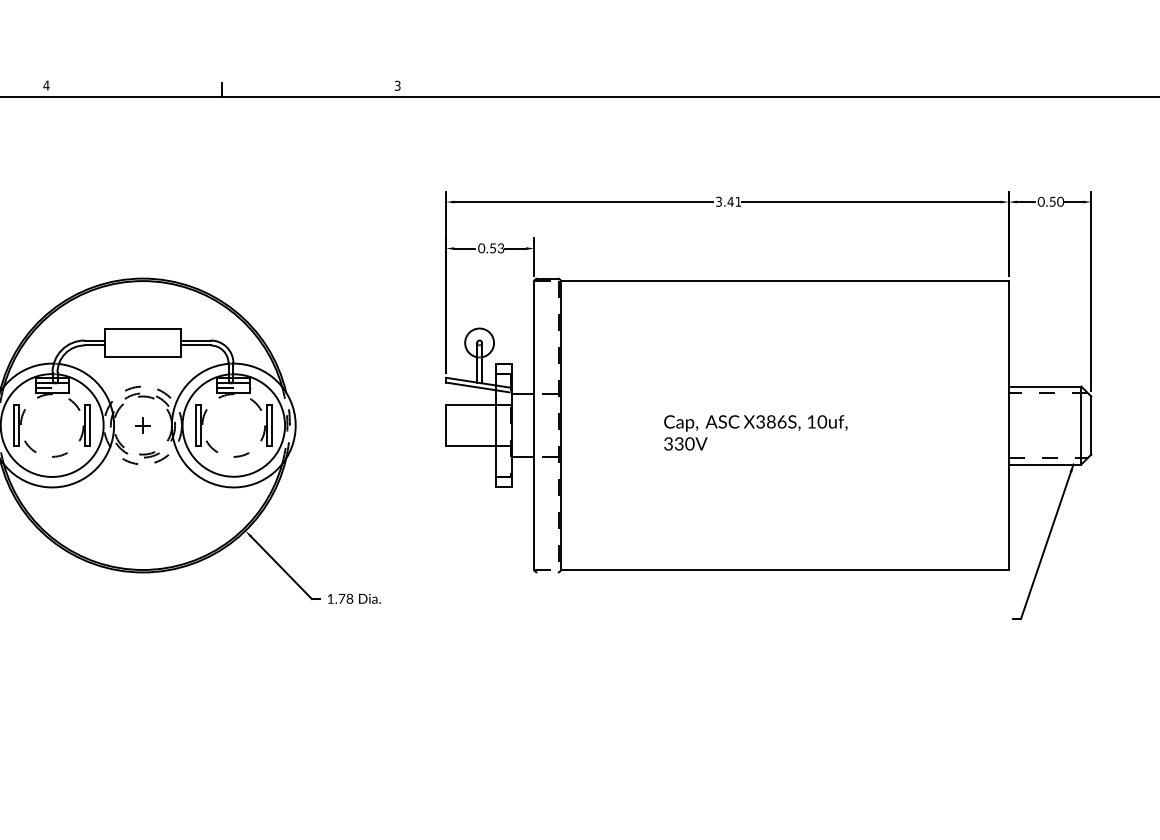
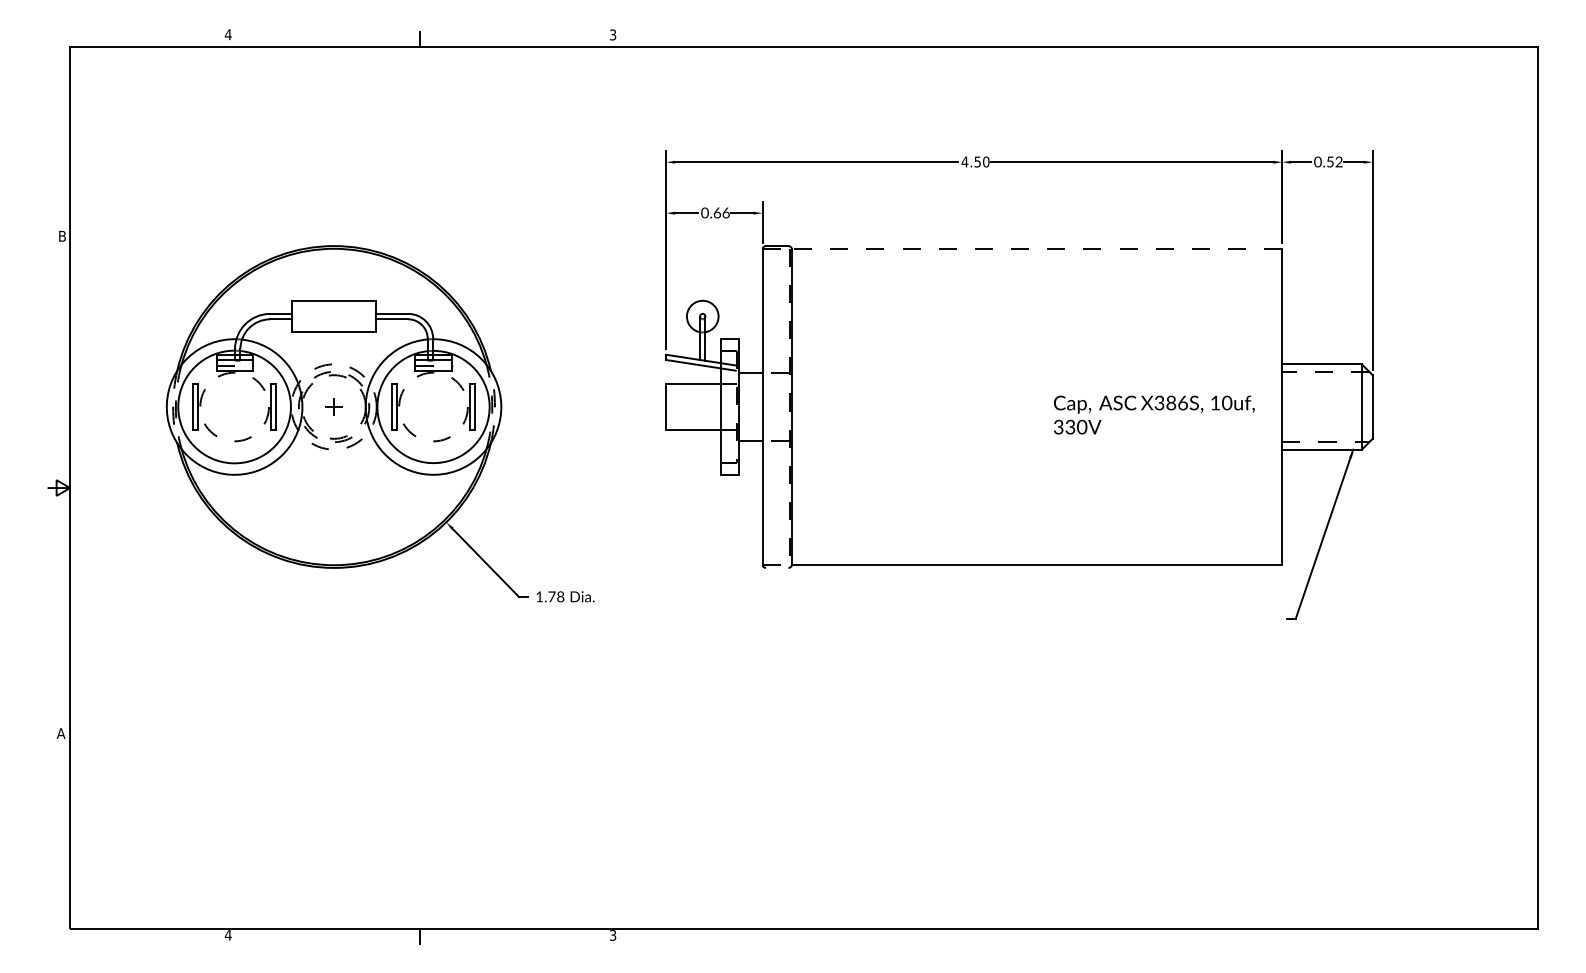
text: (728, 201) -> (975, 161), 3.41 -> 4.50
text: (1060, 202) -> (1338, 162), 0.50 -> 0.52
text: (496, 247) -> (721, 212), 0.53 -> 0.66
line: (784, 280) -> (1036, 248), solid -> dashed
text: (756, 432) -> (1154, 414), moved

